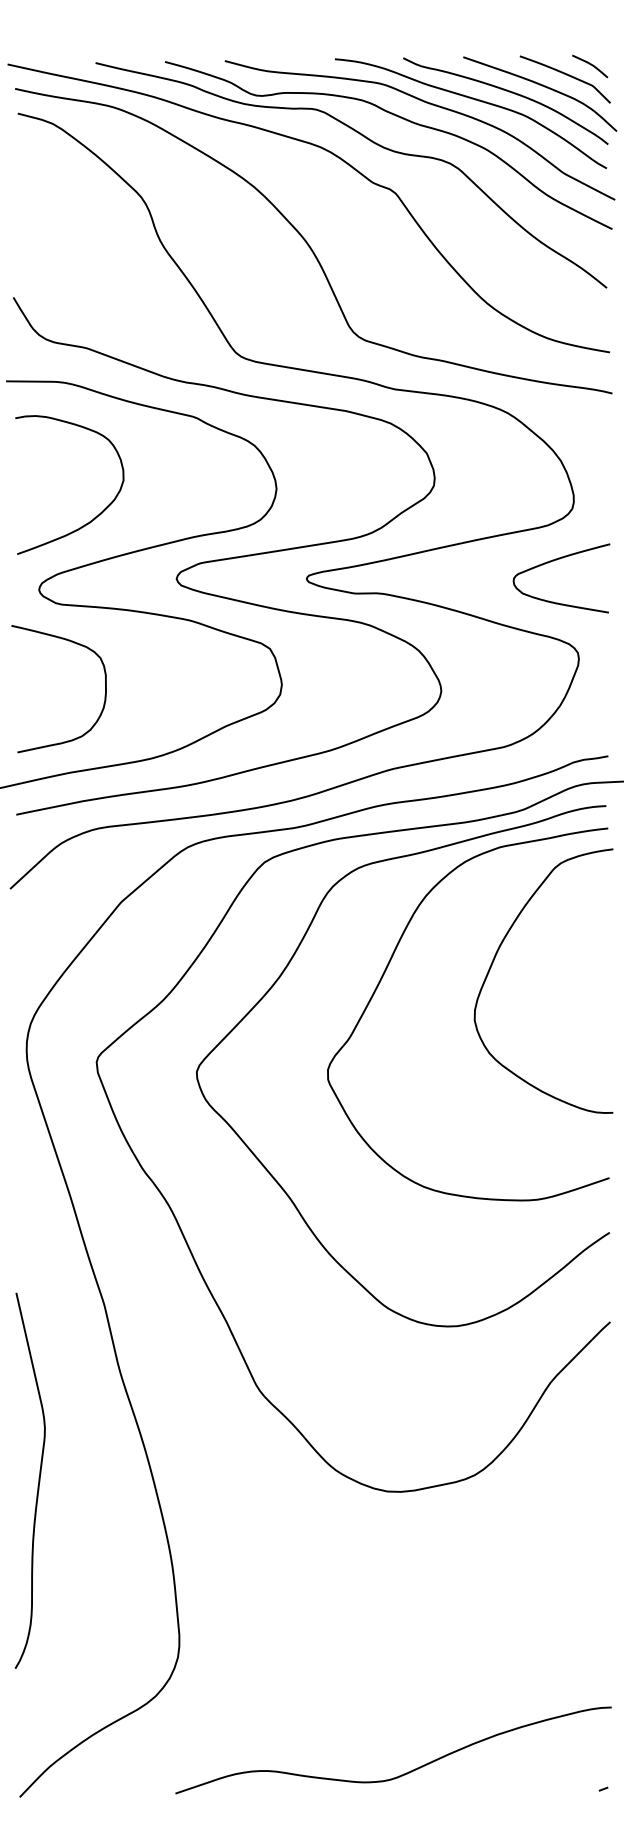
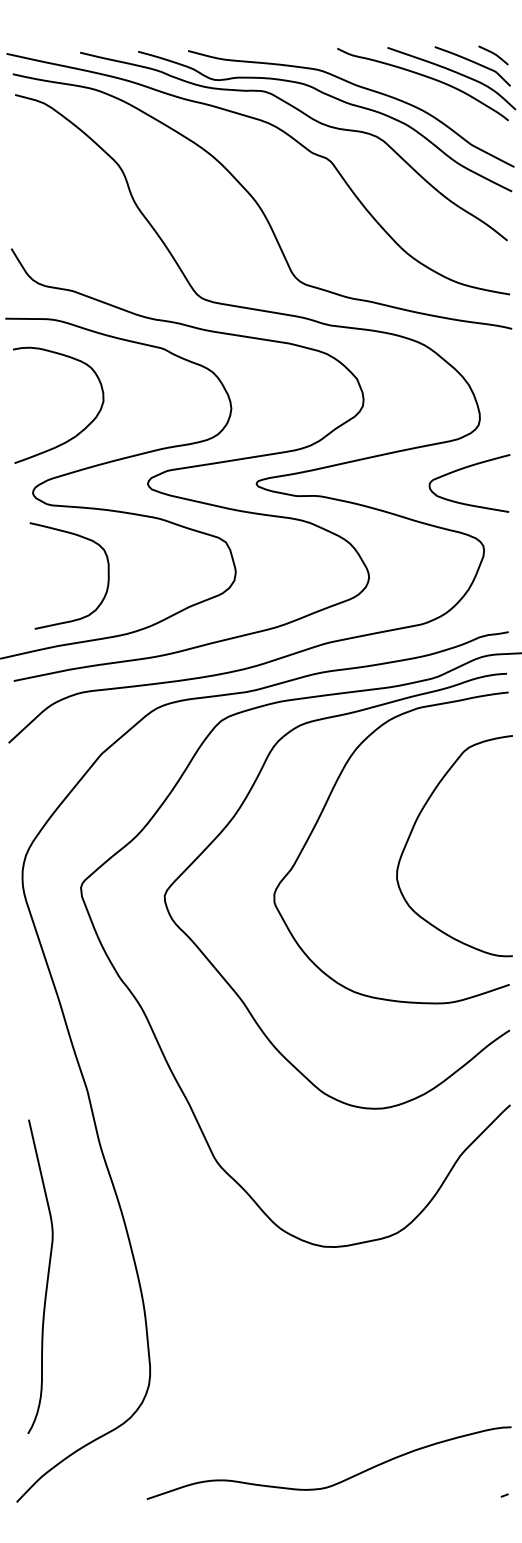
curve: (472, 99) -> (395, 83), removed
curve: (104, 688) -> (107, 575), moved
curve: (493, 964) -> (412, 832), moved
curve: (37, 1484) -> (46, 1279), moved

